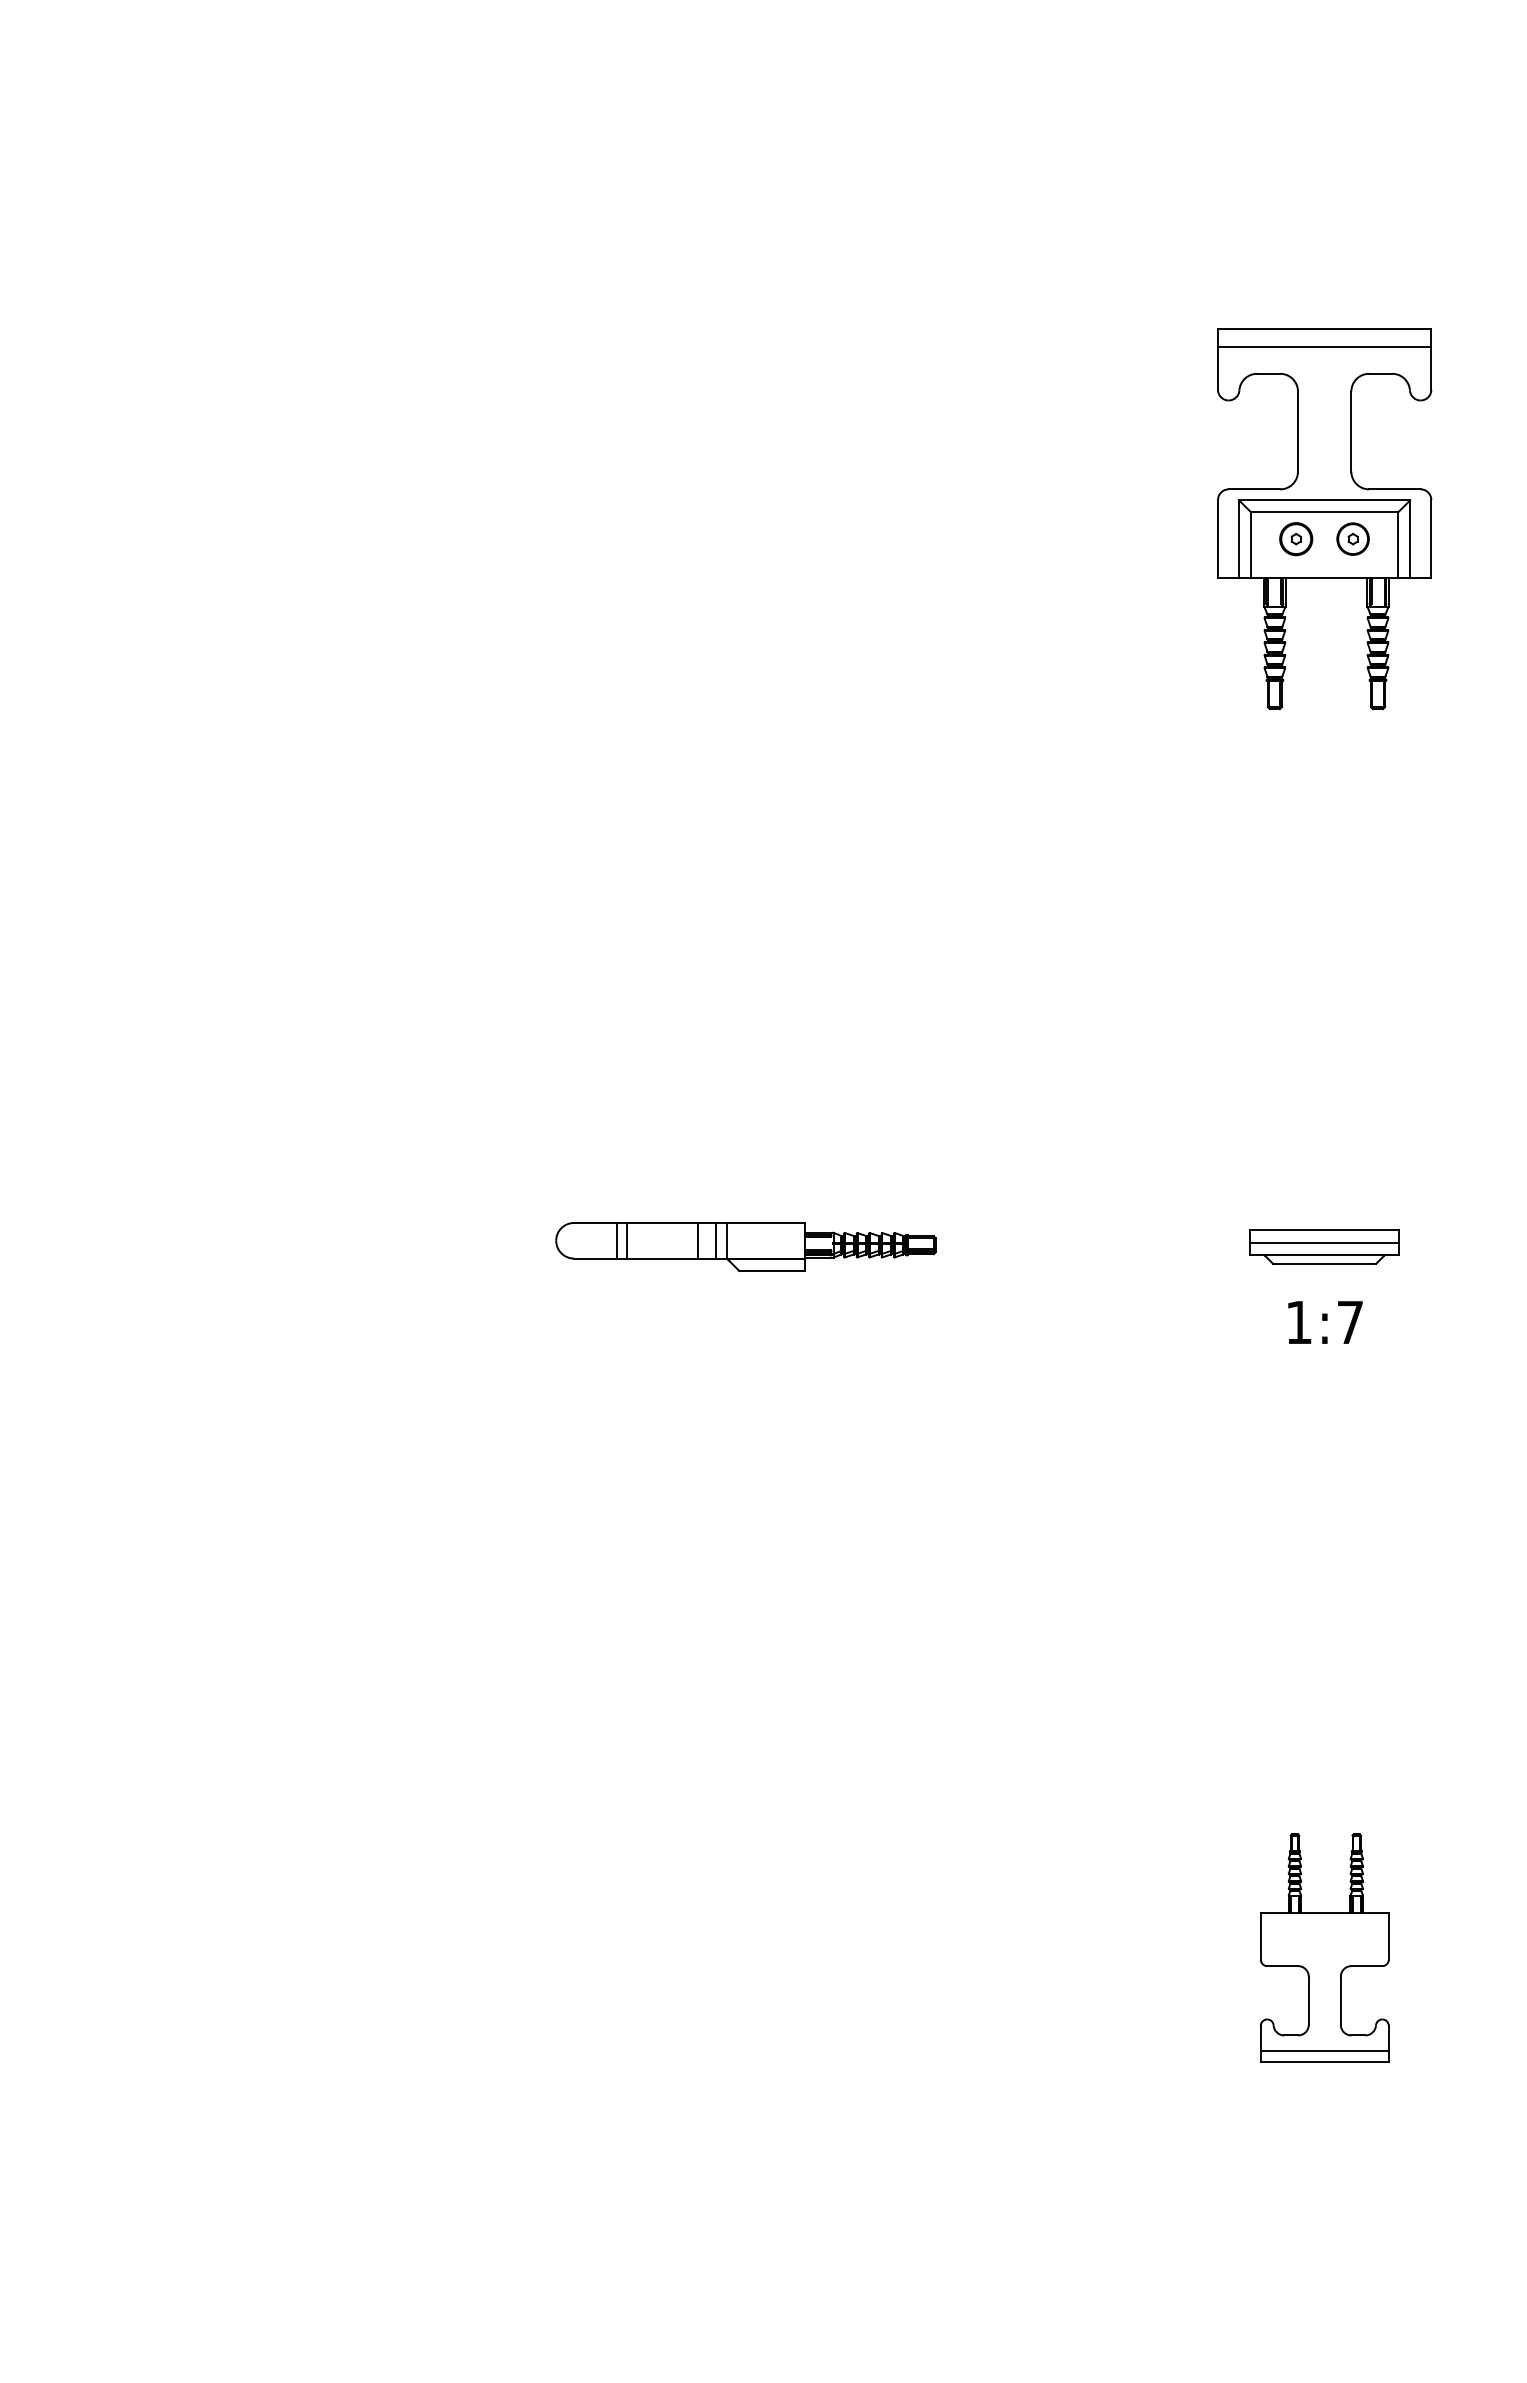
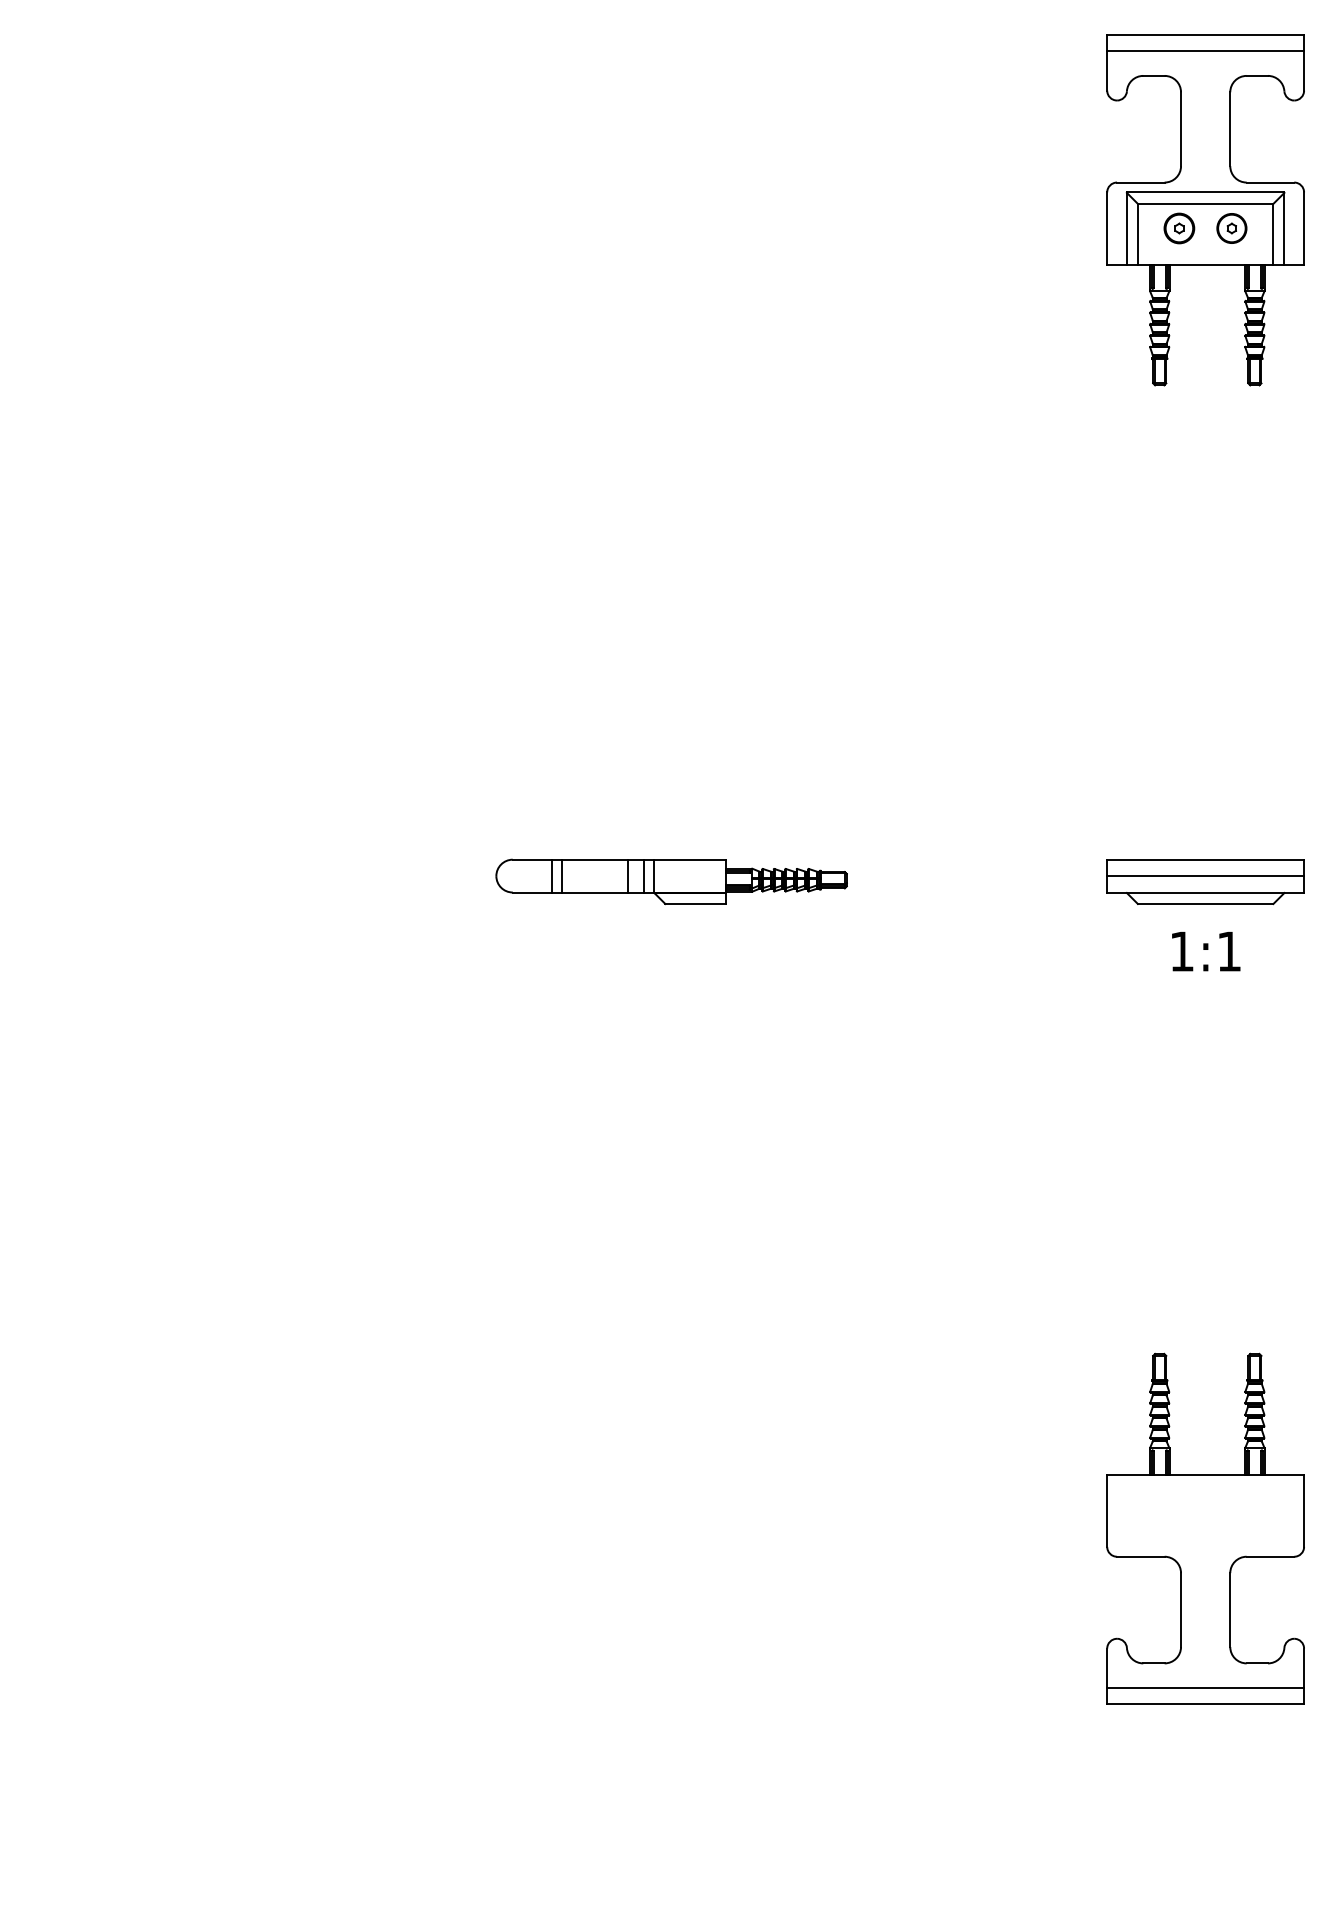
part: (1324, 1247) -> (1205, 882), size x1.43
text: (1350, 1322) -> (1229, 951), 1:7 -> 1:1
part: (1324, 1947) -> (1205, 1528), size x1.67

